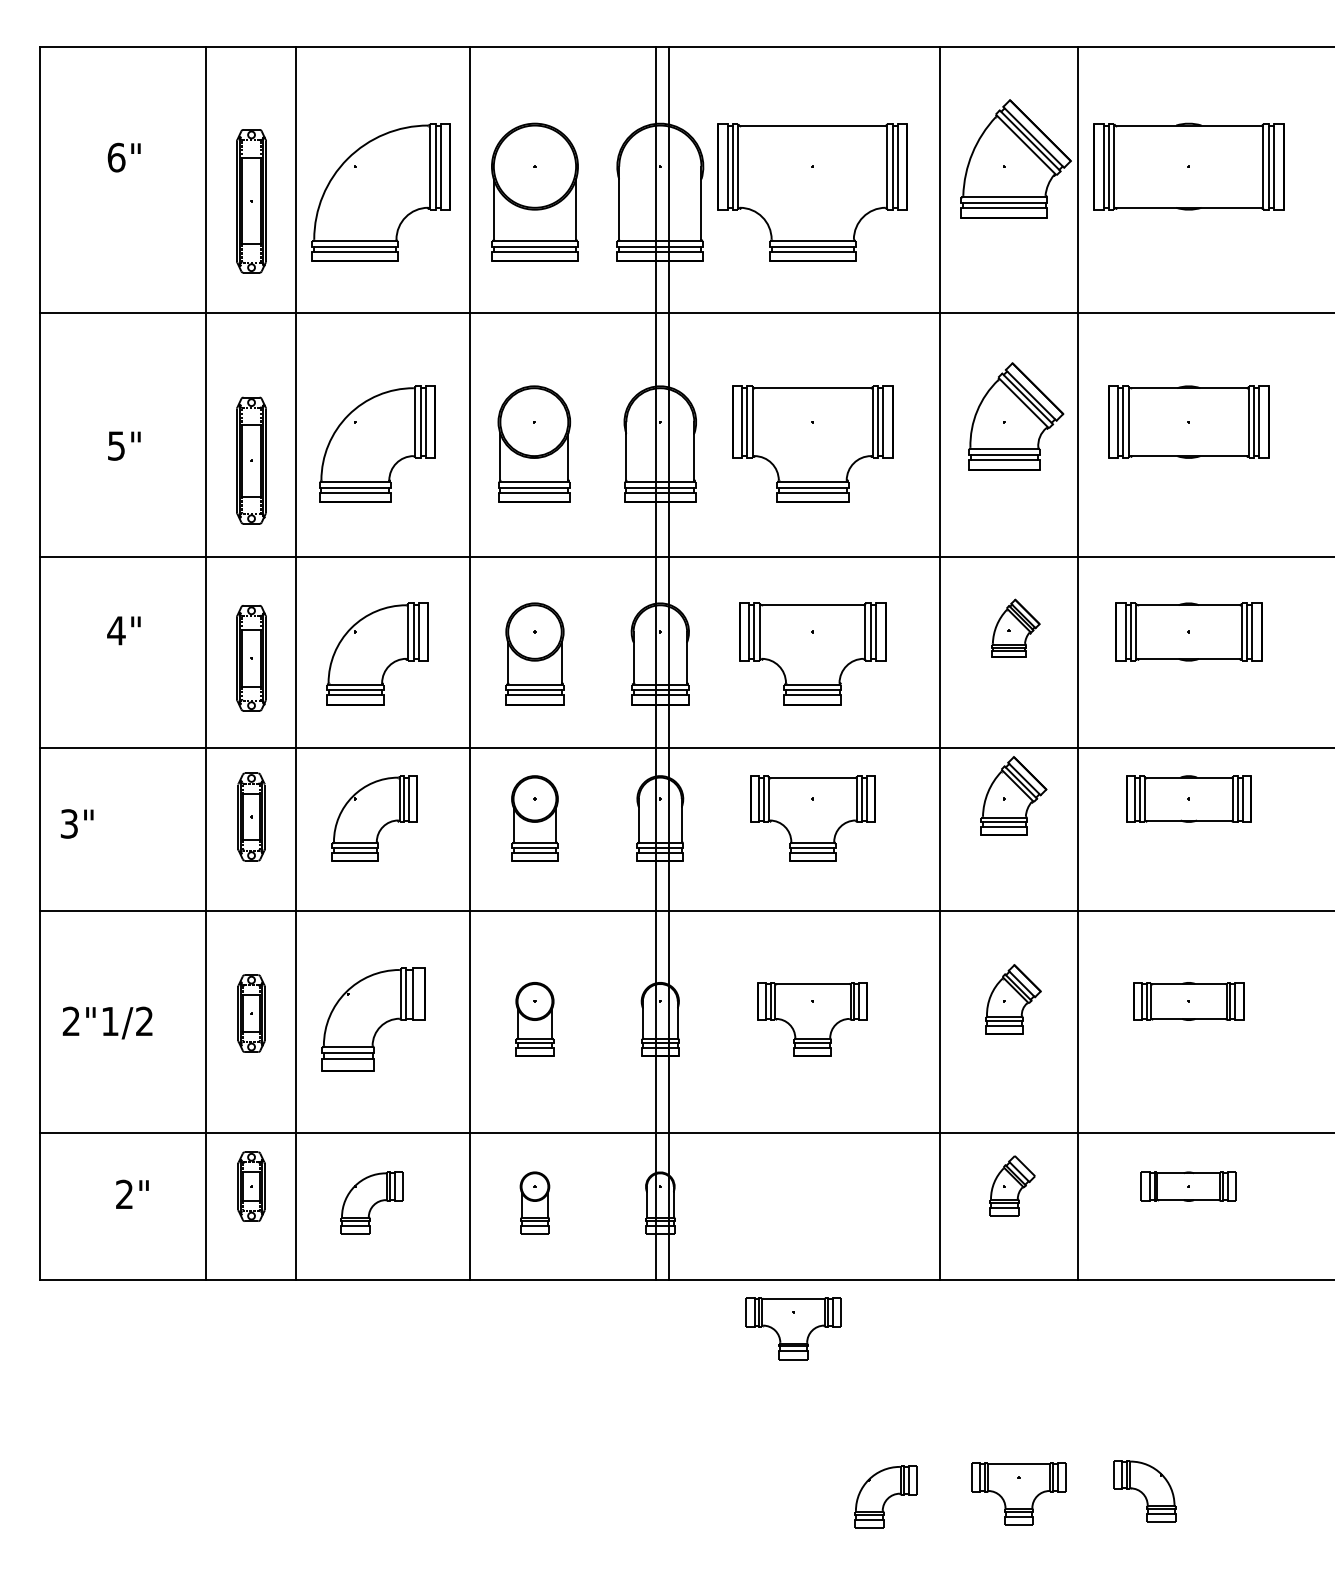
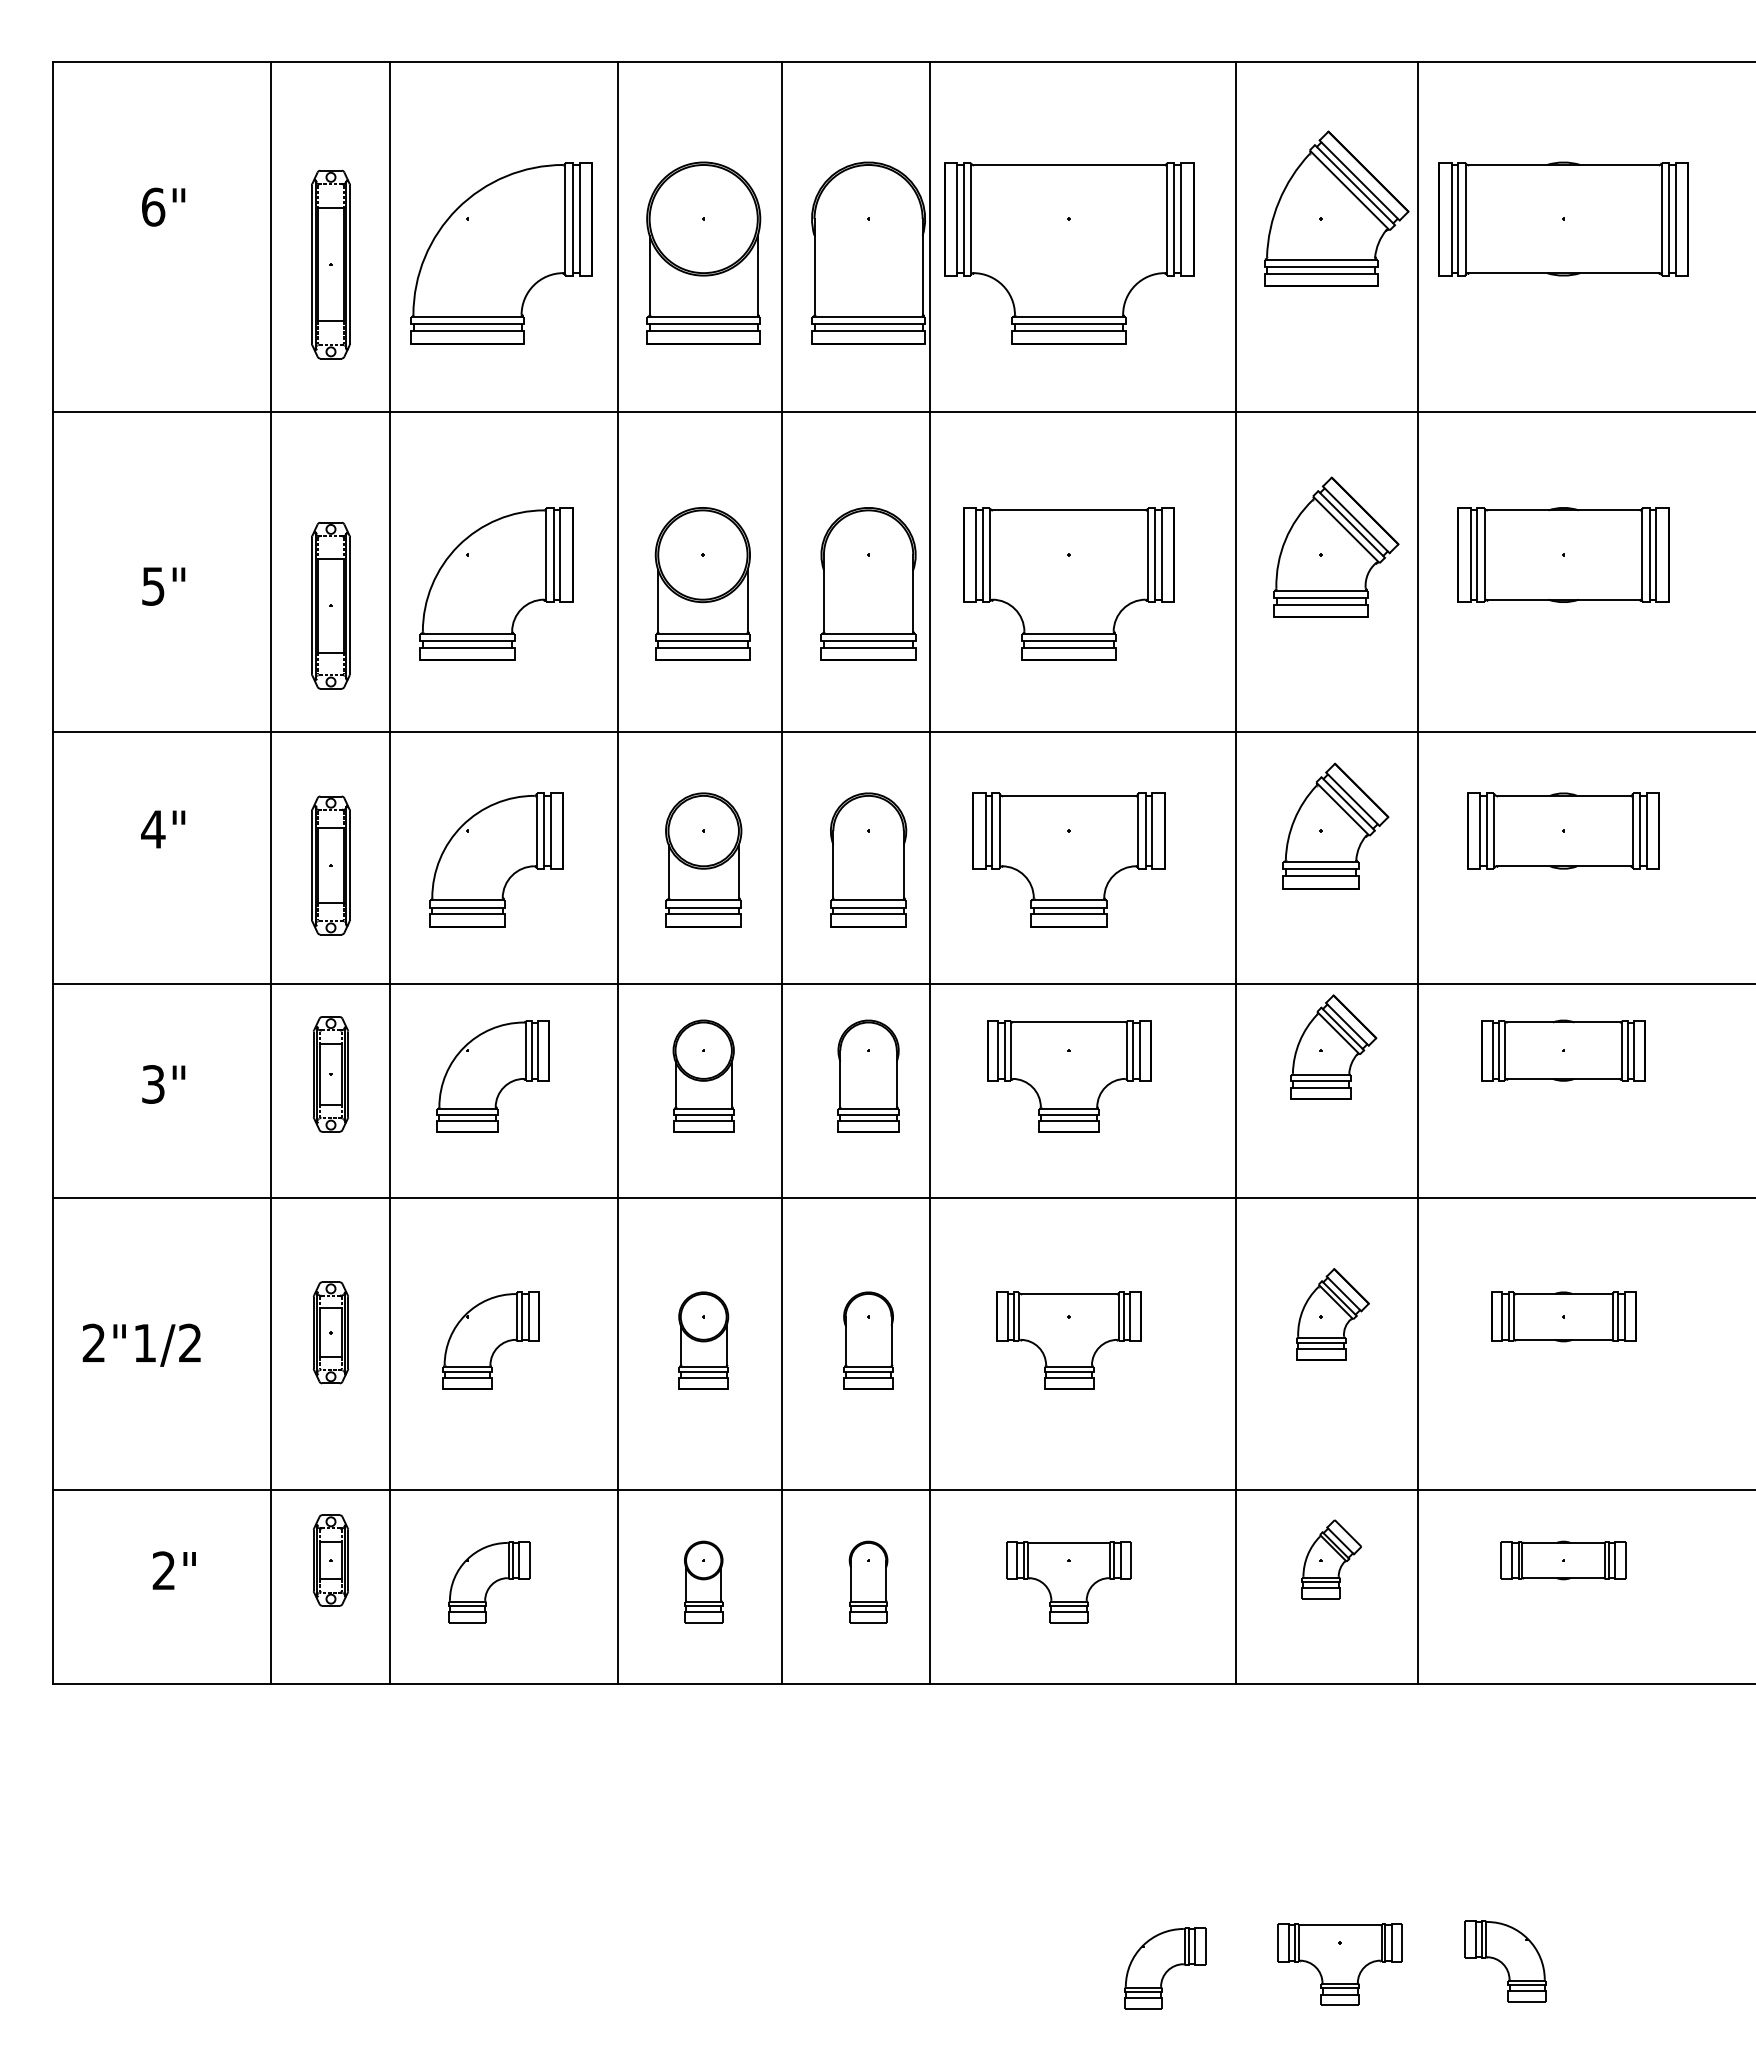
part: (1015, 627) -> (1335, 825), size x1.67
line: (655, 663) -> (929, 872), moved
line: (668, 663) -> (782, 872), moved
text: (77, 823) -> (163, 1084), moved
part: (372, 1019) -> (490, 1340), size x0.71
part: (793, 1328) -> (1068, 1582), moved

